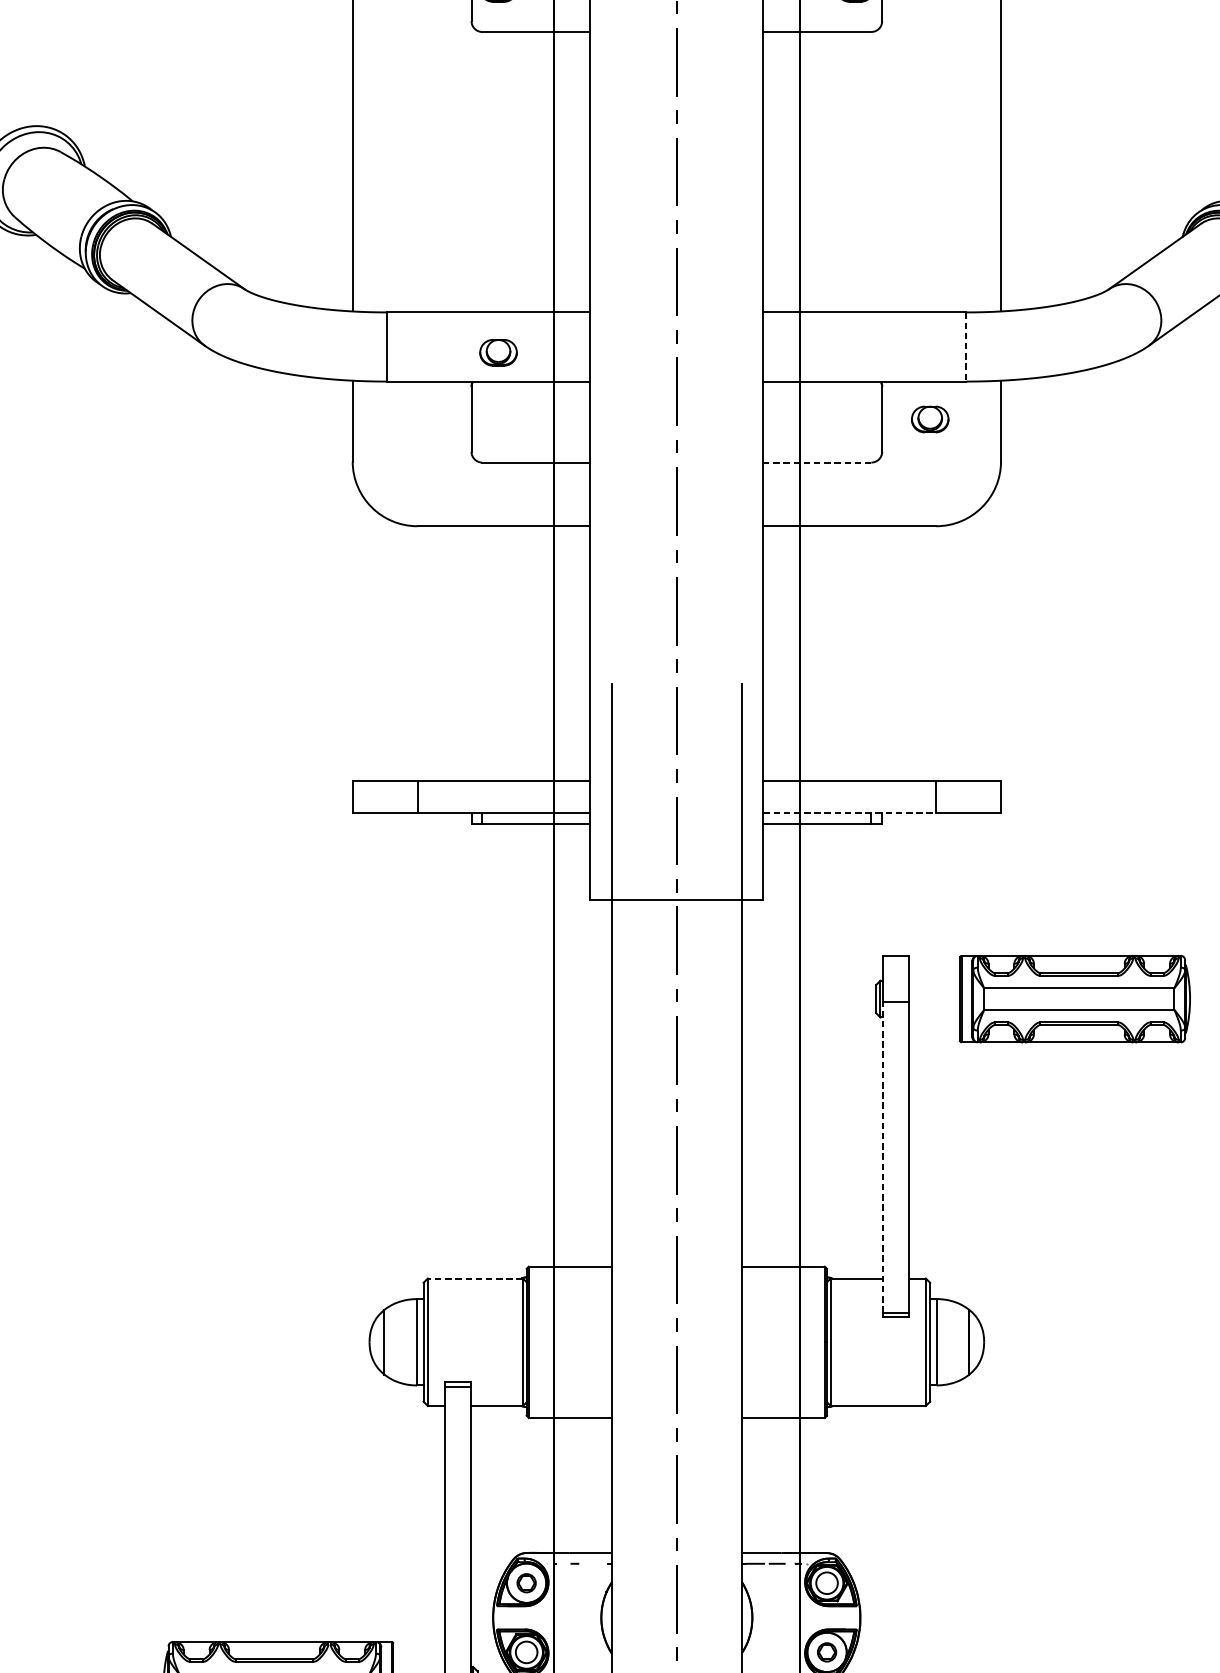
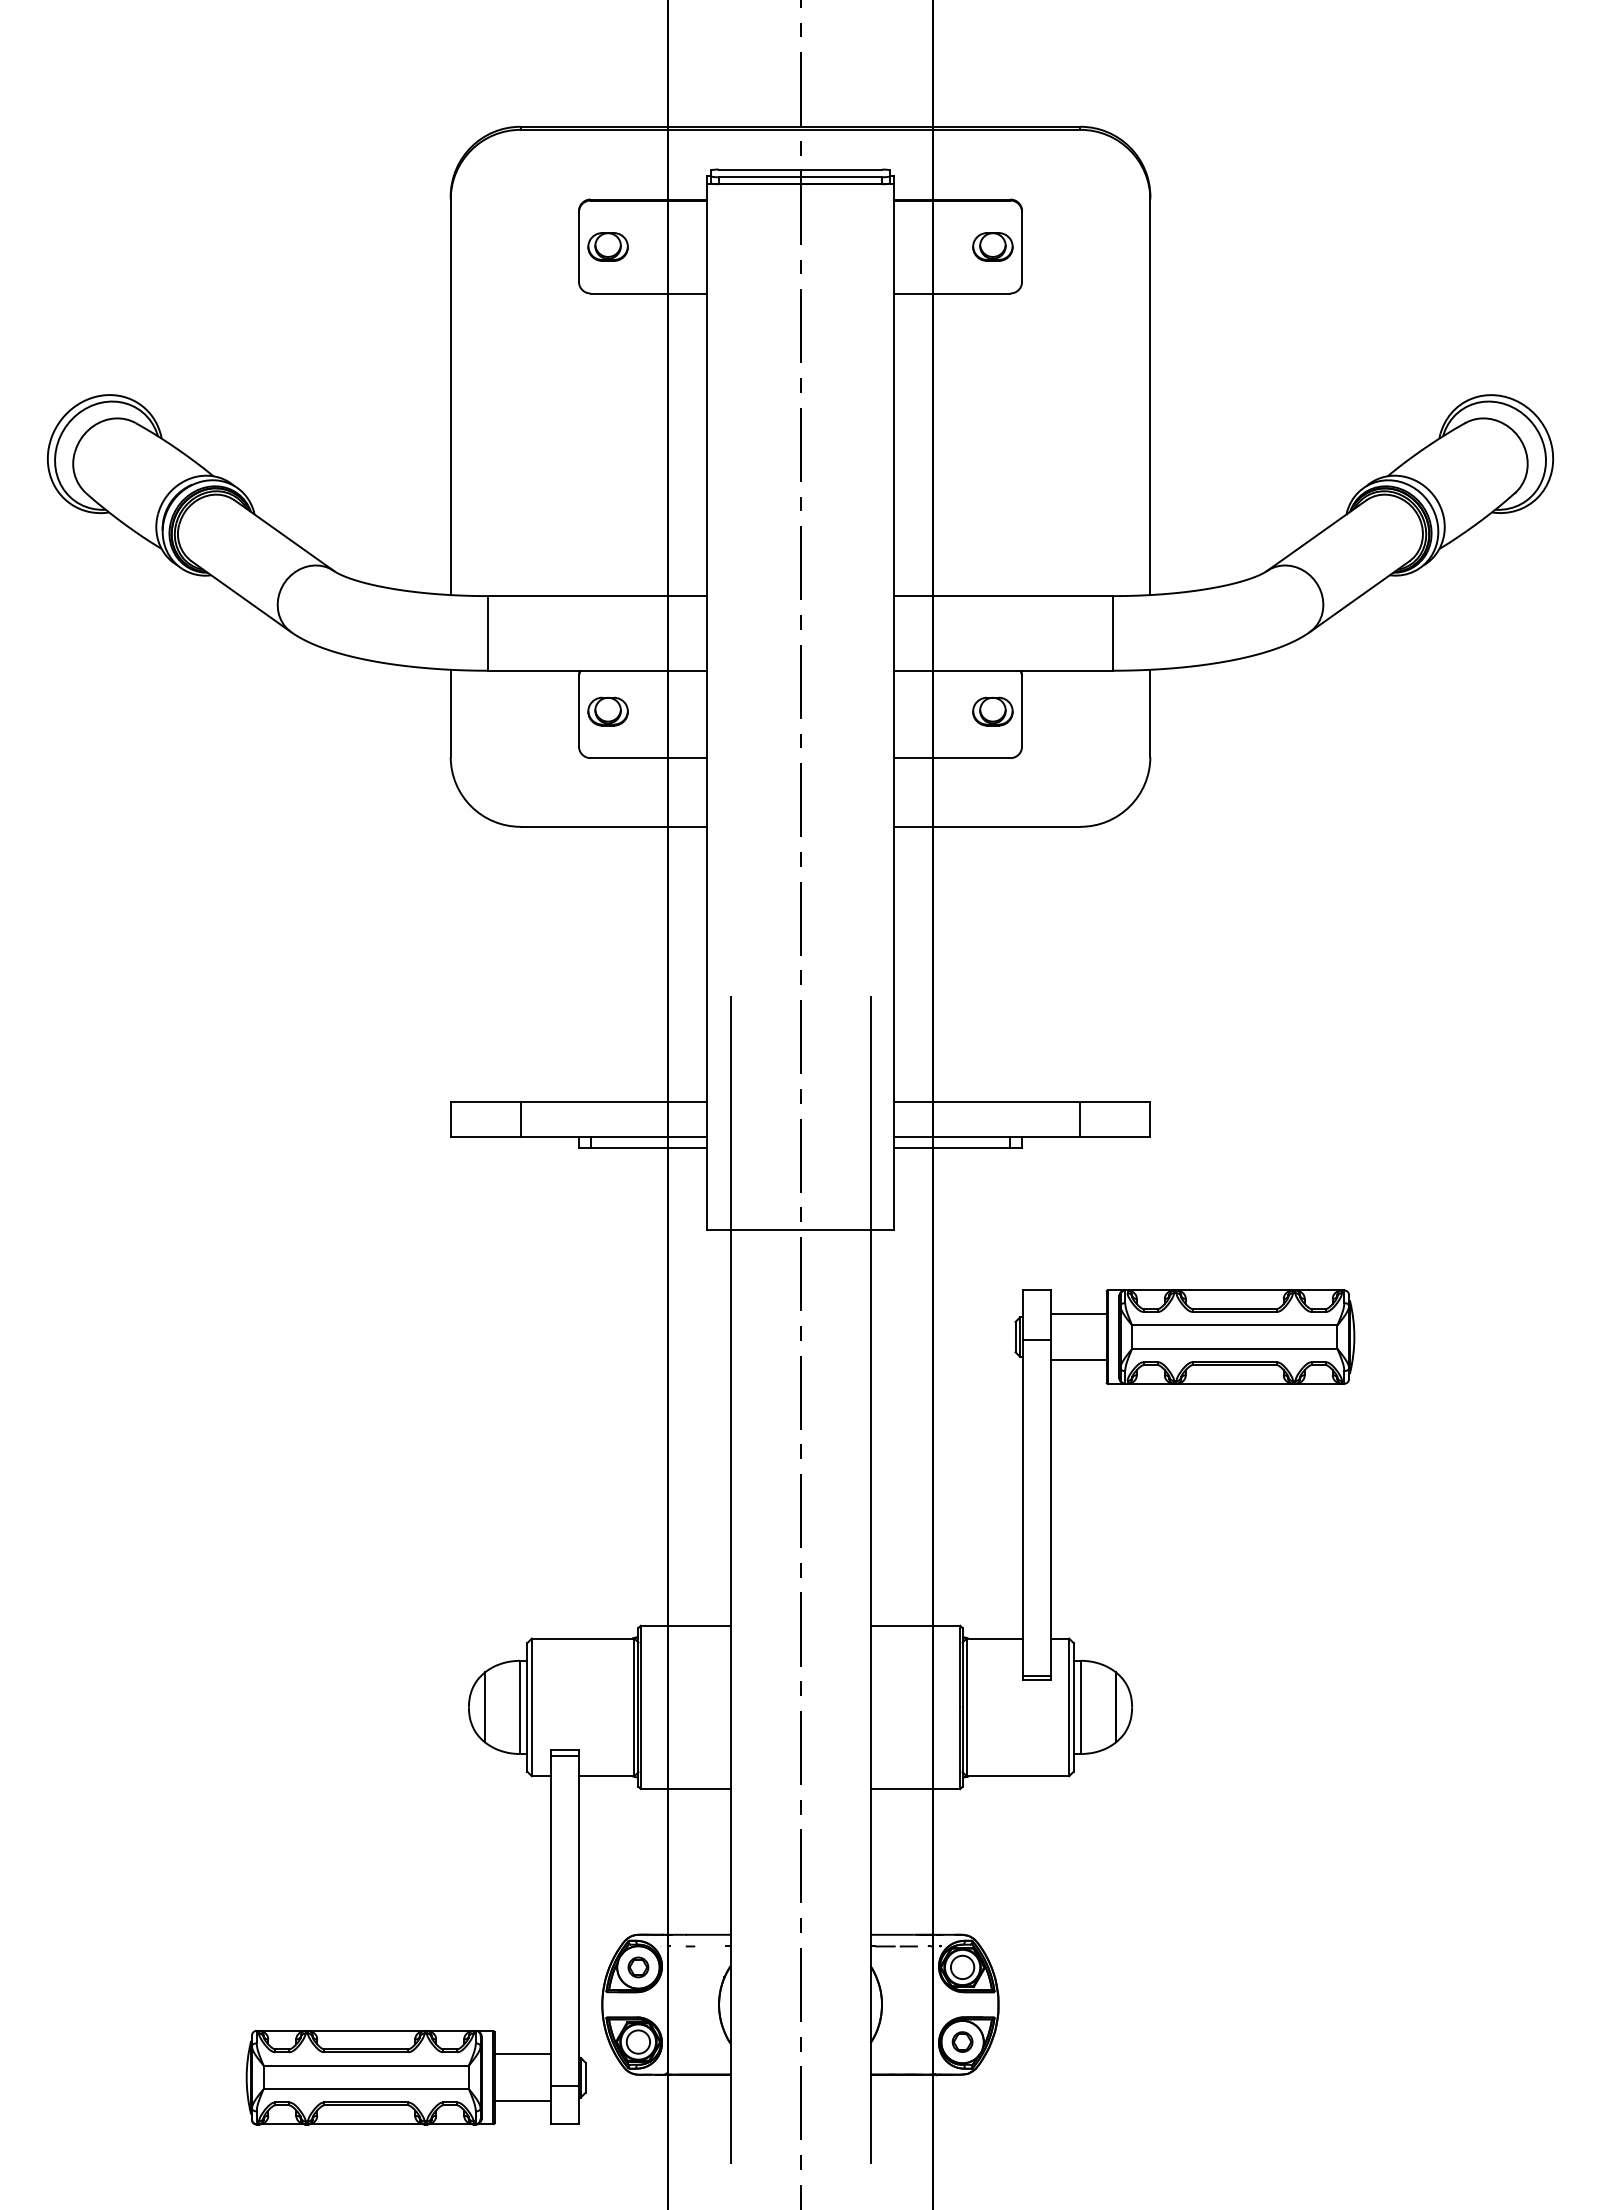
line: (966, 347) -> (1113, 633), dashed -> solid
part: (497, 352) -> (607, 711), moved
part: (929, 419) -> (992, 711), moved
line: (816, 462) -> (951, 758), dashed -> solid
line: (850, 813) -> (987, 1136), dashed -> solid
line: (934, 977) -> (1078, 1313), added
line: (934, 1020) -> (1078, 1360), added
line: (882, 1157) -> (1022, 1507), dashed -> solid
line: (474, 1278) -> (582, 1638), dashed -> solid
line: (419, 1663) -> (522, 2054), added

